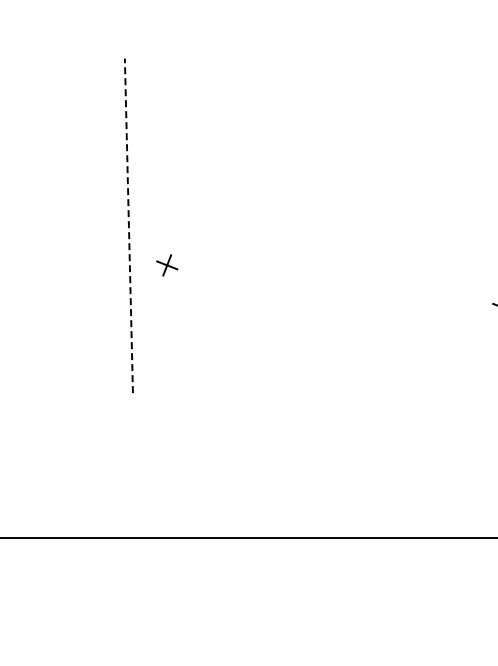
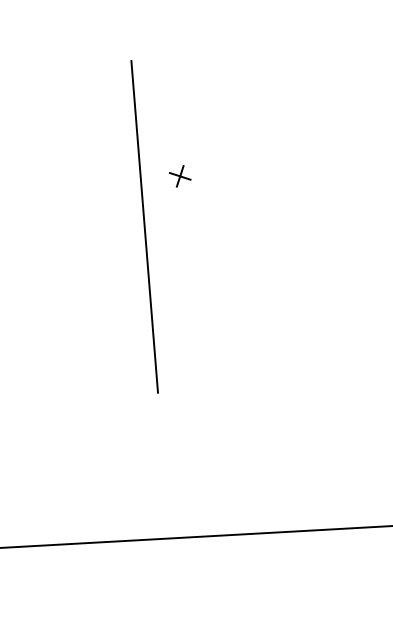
line: (128, 225) -> (144, 226), dashed -> solid
part: (167, 265) -> (180, 176), moved

